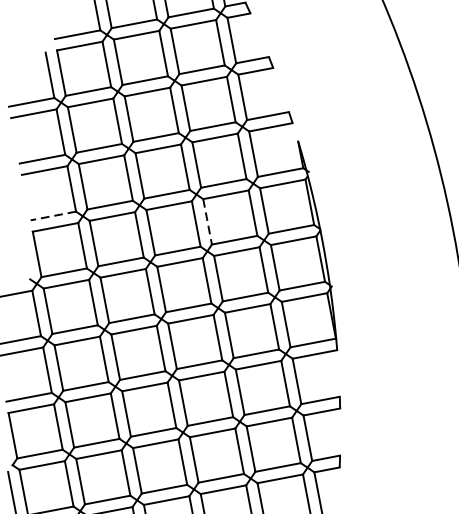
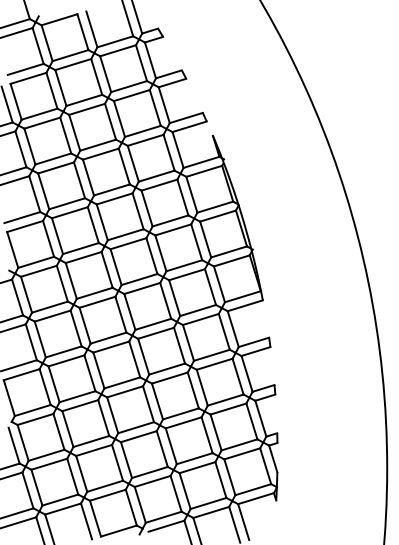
line: (53, 215) -> (22, 217), dashed -> solid
line: (208, 221) -> (147, 208), dashed -> solid

